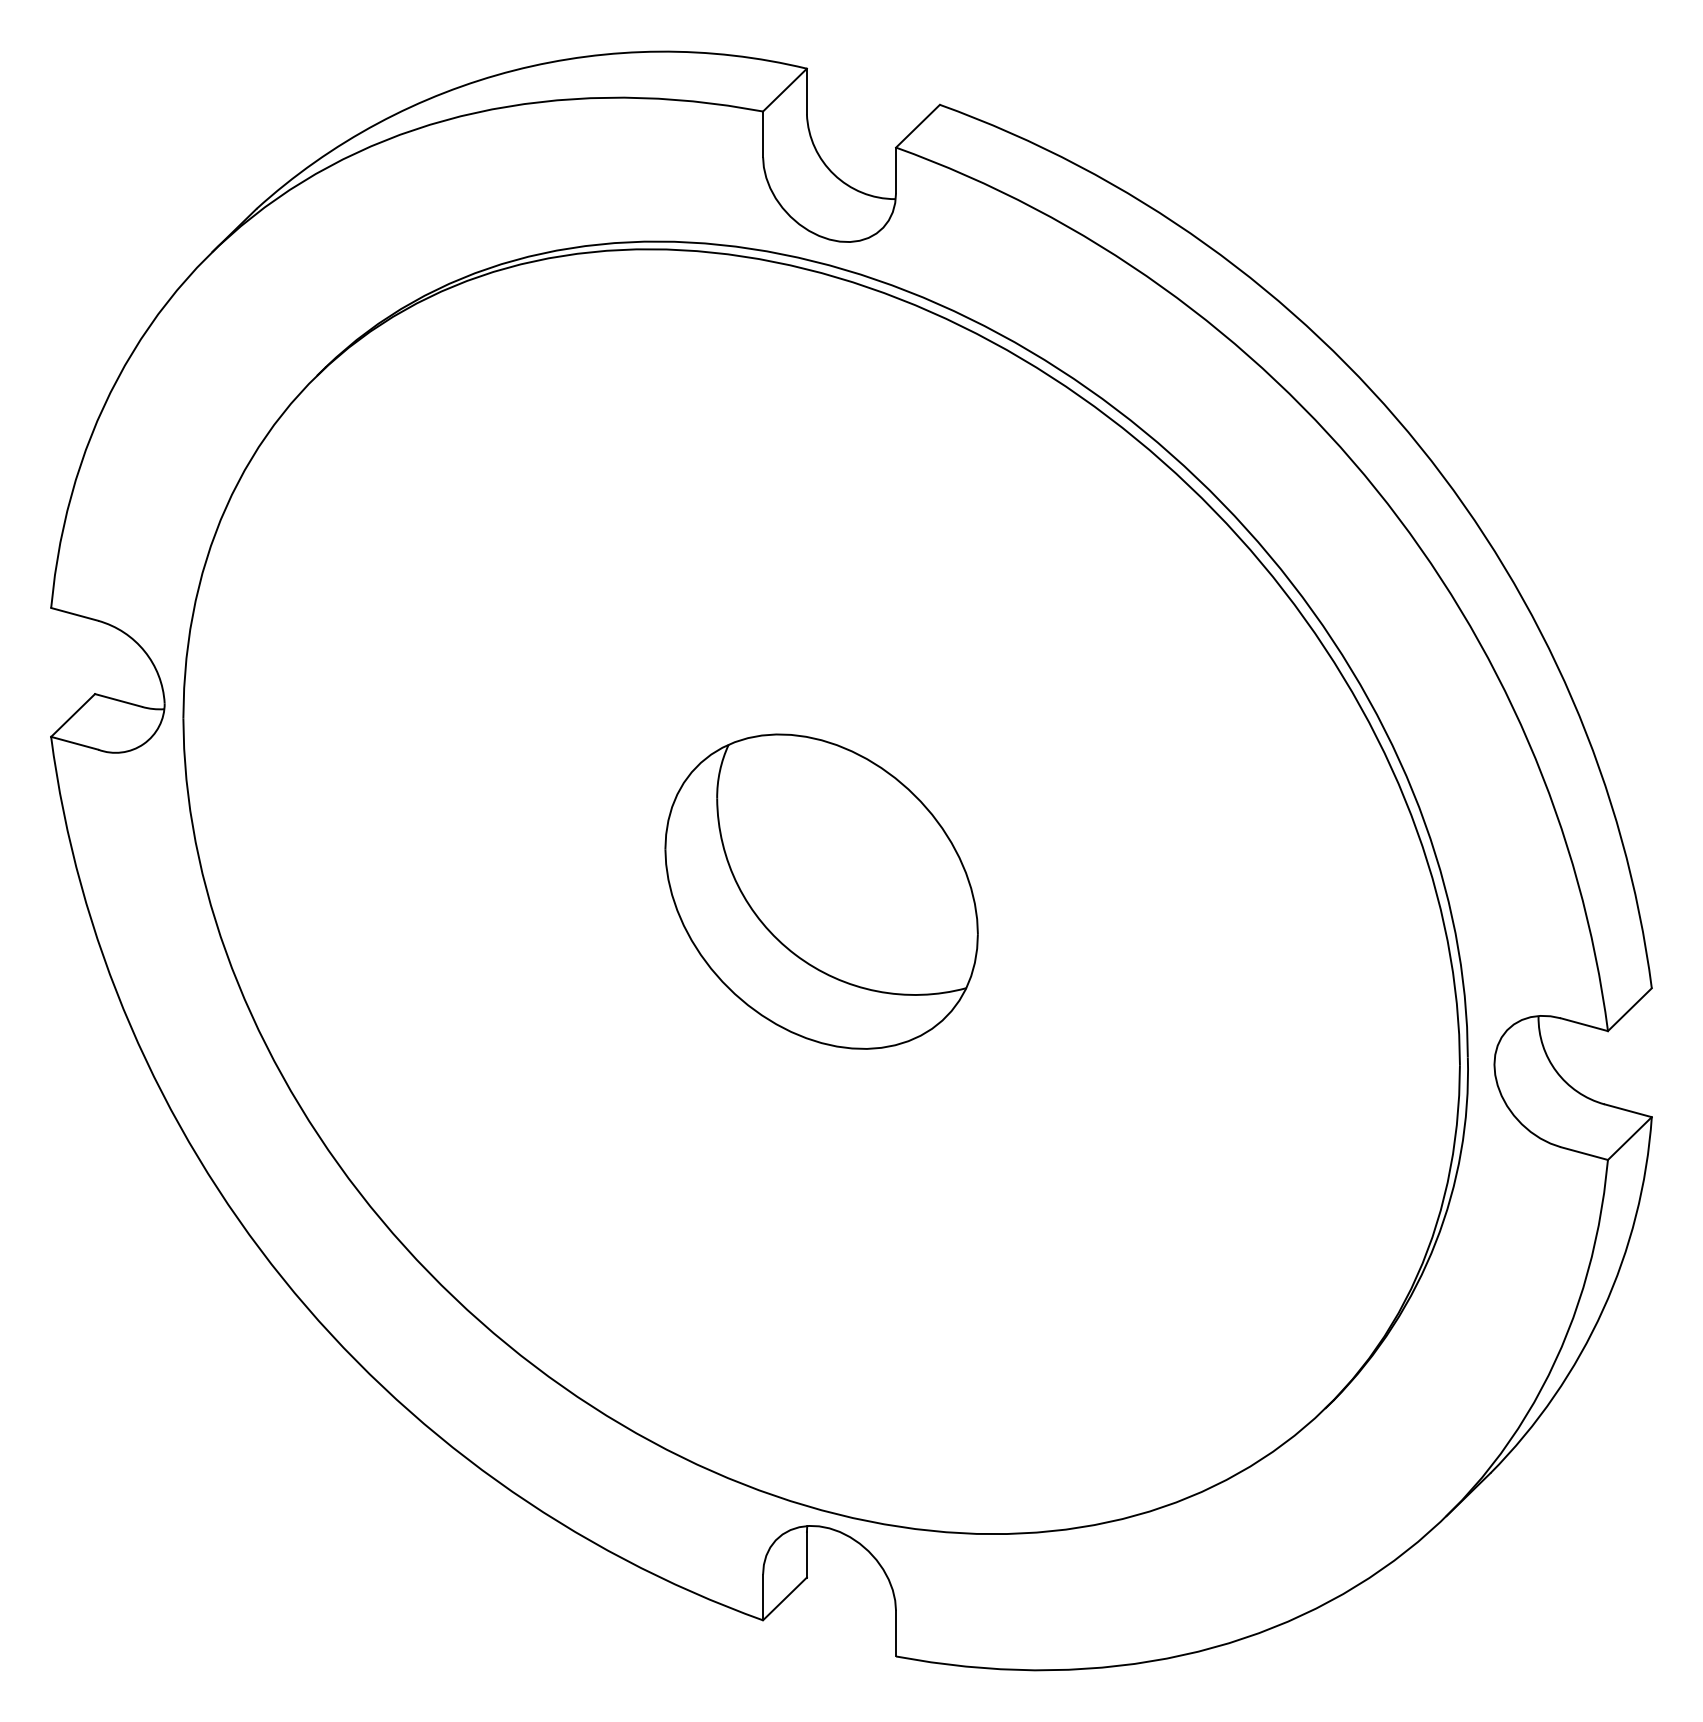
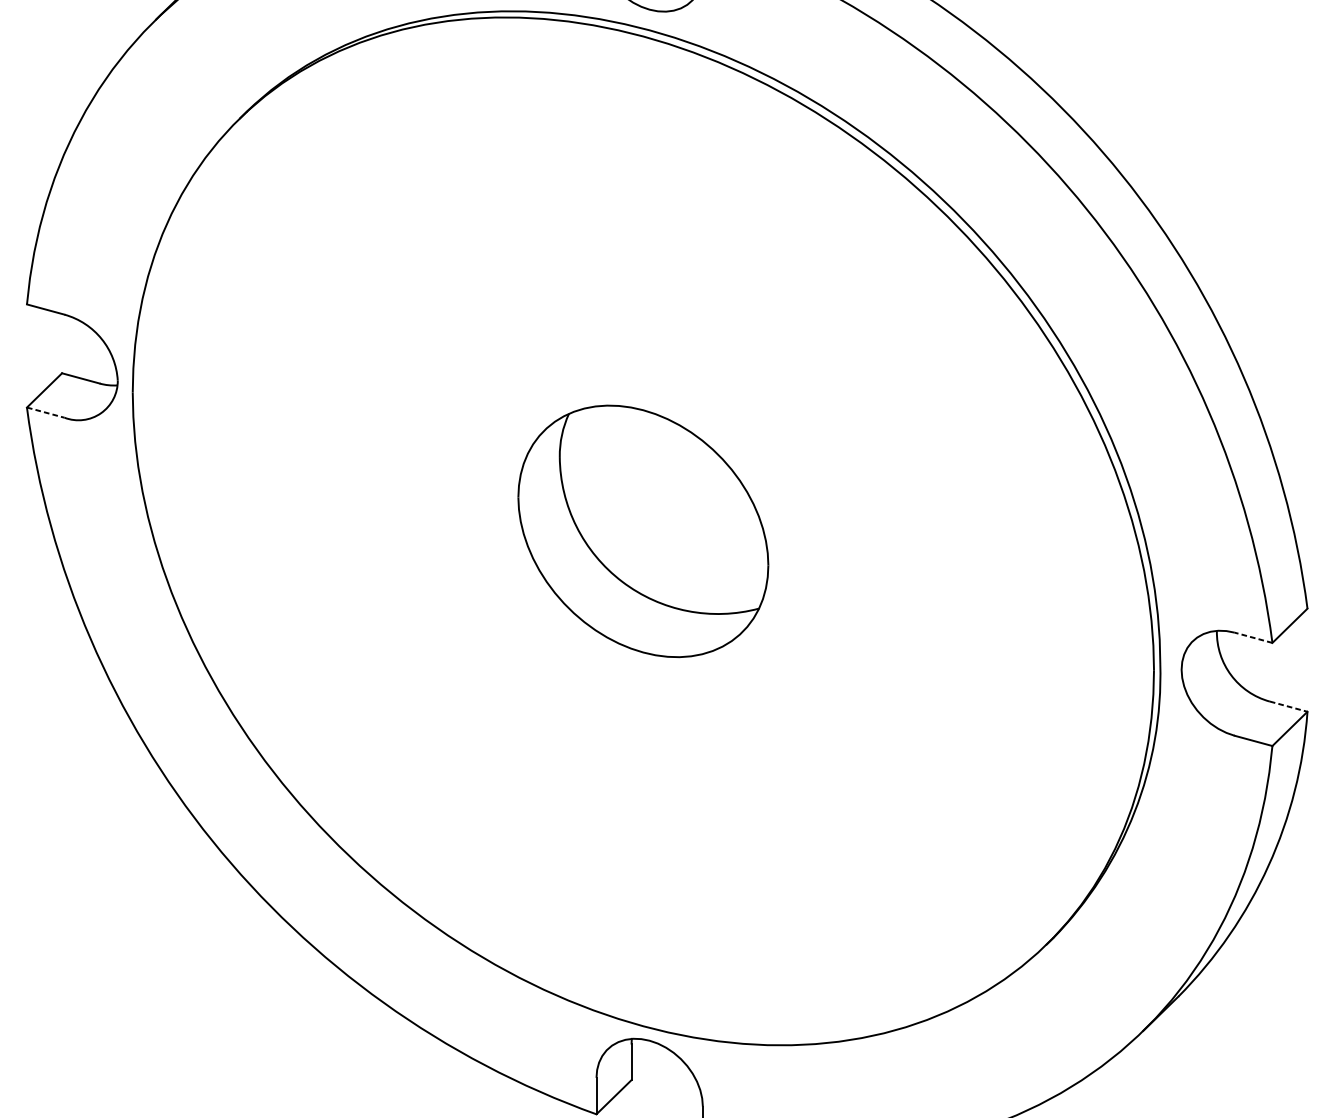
line: (75, 743) -> (46, 412), solid -> dashed
line: (1583, 1024) -> (1252, 637), solid -> dashed
line: (1628, 1110) -> (1288, 706), solid -> dashed

